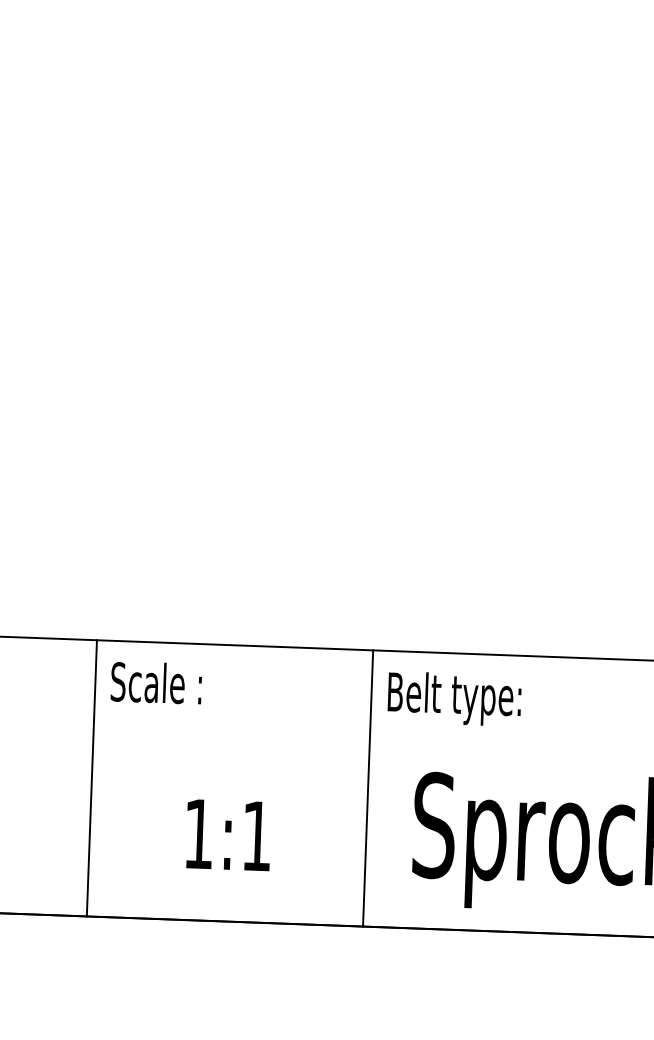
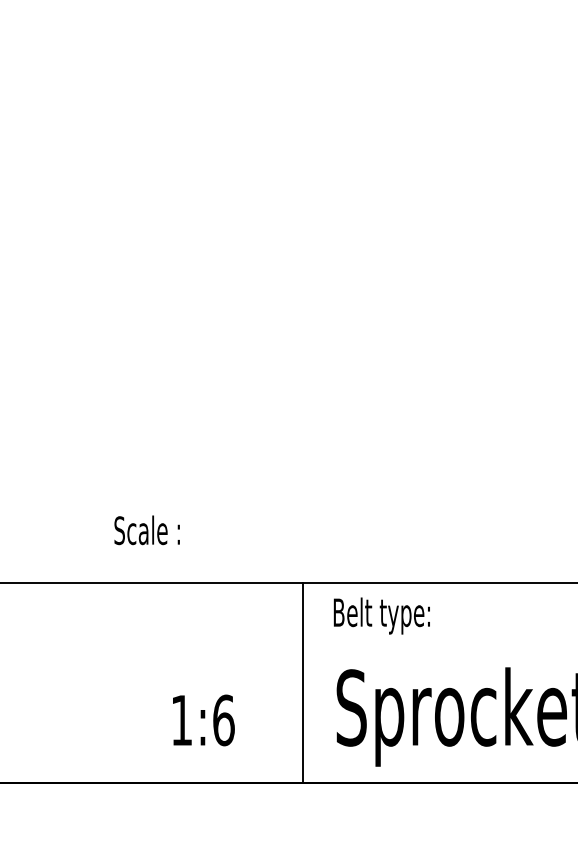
text: (155, 683) -> (146, 530), moved
text: (454, 698) -> (381, 615), moved
line: (92, 777) -> (103, 682), removed
text: (256, 836) -> (223, 720), 1:1 -> 1:6

